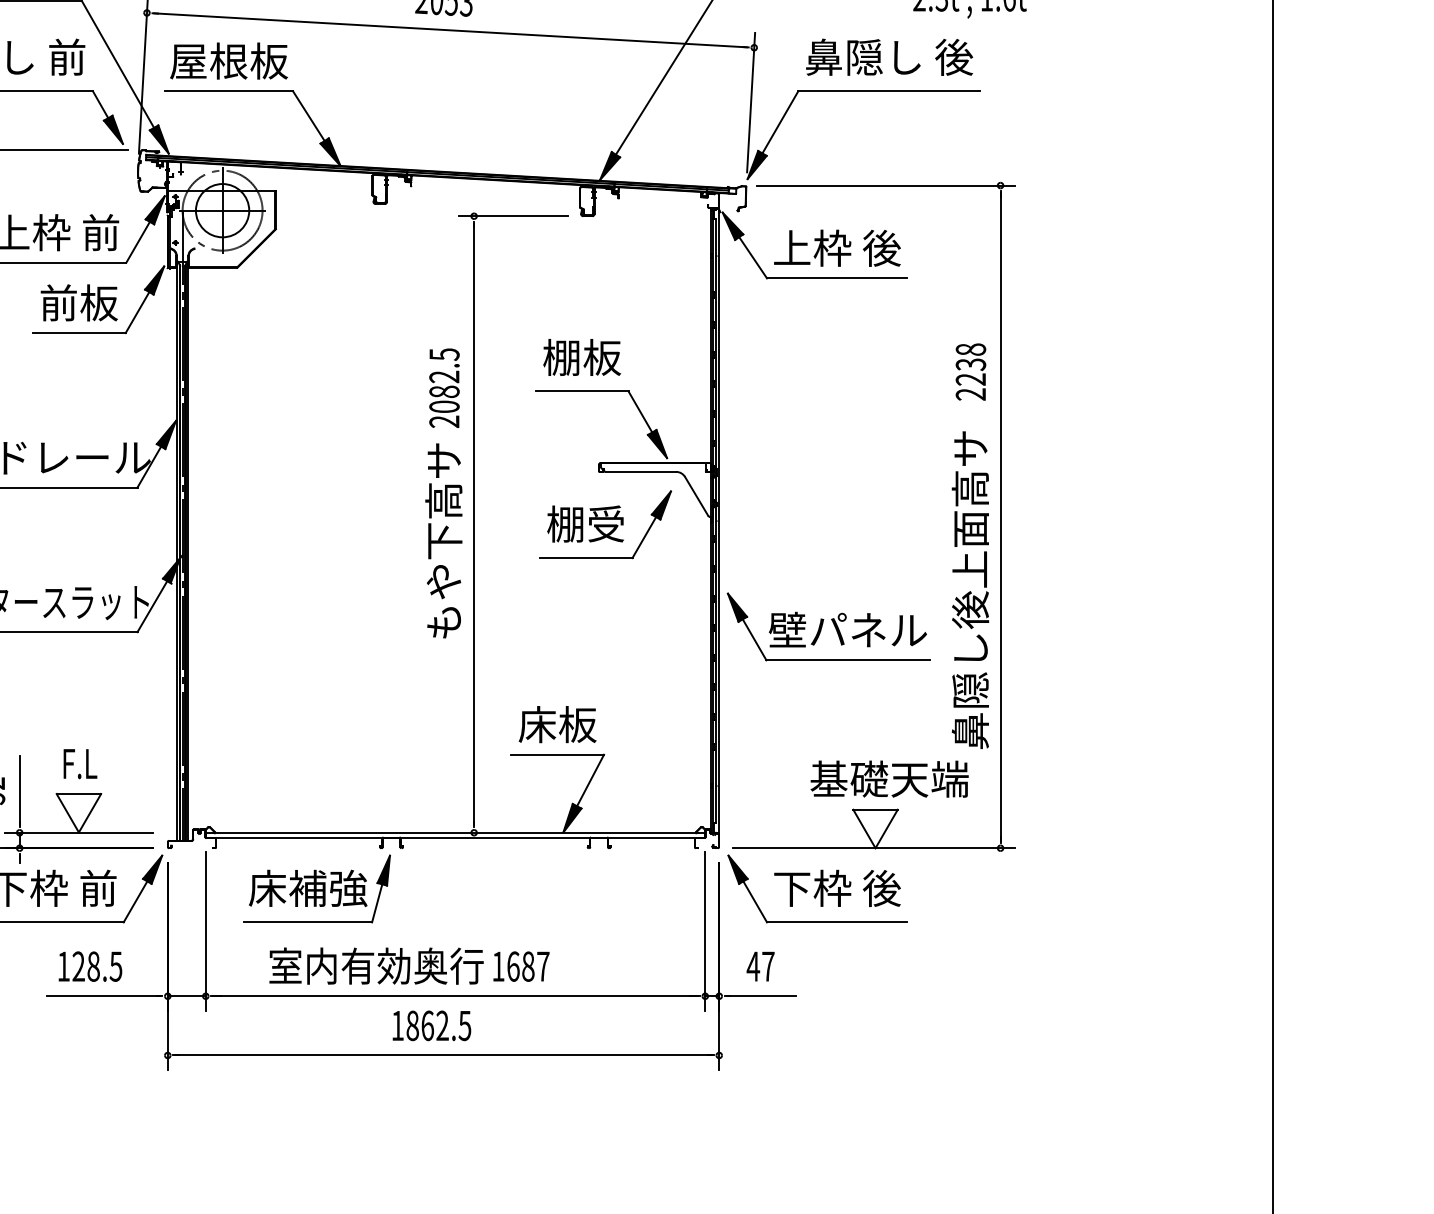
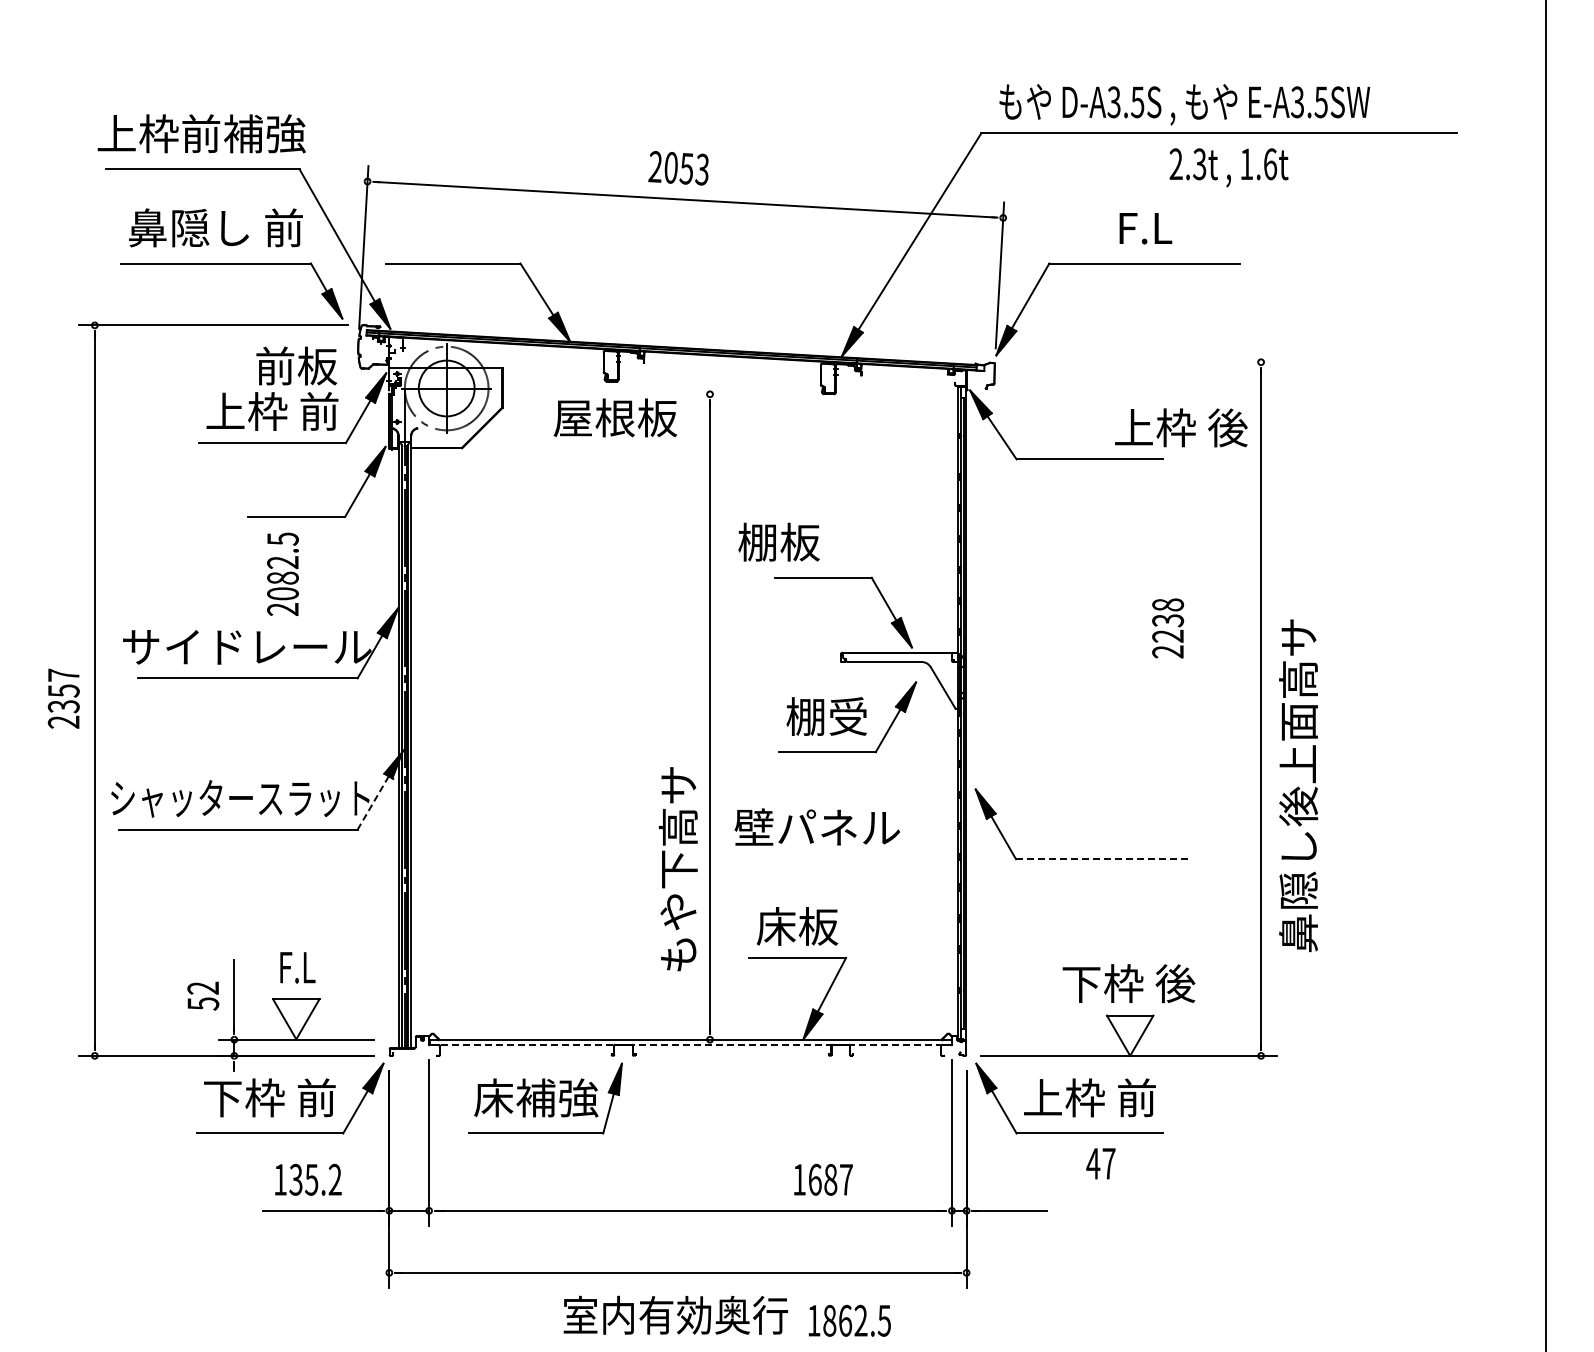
text: (889, 56) -> (1144, 227), 鼻隠し 後 -> F.L
text: (229, 60) -> (615, 417), moved
line: (885, 185) -> (1140, 362), removed
line: (513, 216) -> (751, 394), removed
text: (837, 247) -> (1181, 427), moved
text: (79, 302) -> (296, 365), moved
text: (581, 356) -> (778, 541), moved
text: (971, 372) -> (1168, 628), moved
text: (444, 387) -> (282, 573), moved
text: (443, 541) -> (677, 869), moved
text: (970, 589) -> (1298, 785), moved
line: (152, 607) -> (373, 803), solid -> dashed
text: (847, 629) -> (816, 826), moved
line: (848, 660) -> (1101, 859), solid -> dashed
text: (889, 779) -> (1144, 983), 基礎天端 -> 下枠 後
line: (456, 837) -> (691, 1044), solid -> dashed
text: (837, 887) -> (1090, 1097), 下枠 後 -> 上枠 前
text: (376, 965) -> (675, 1314), moved
text: (97, 966) -> (315, 1179), 128.5 -> 135.2
text: (521, 966) -> (823, 1179), moved
text: (760, 966) -> (1100, 1163), moved
text: (431, 1025) -> (849, 1320), moved

